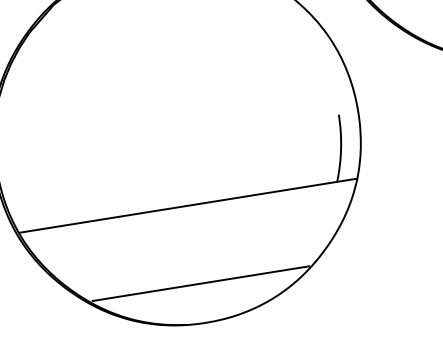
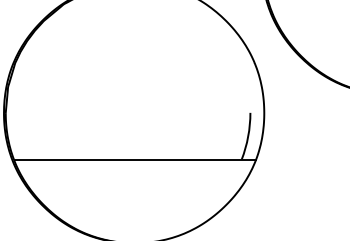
line: (199, 284) -> (134, 215), removed

